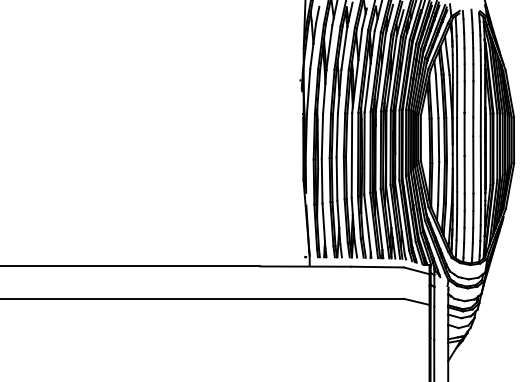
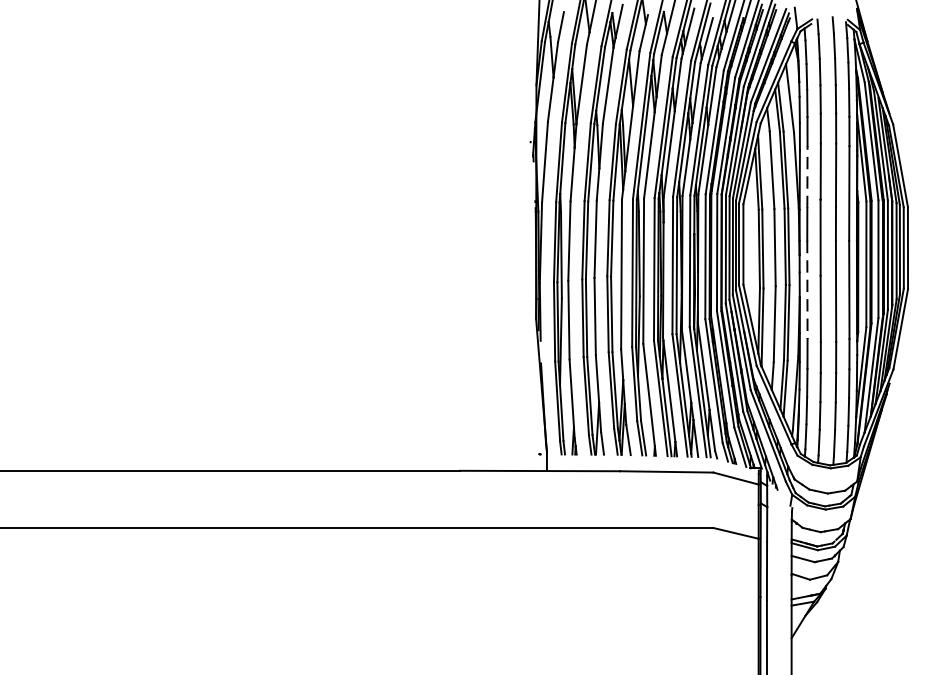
line: (457, 100) -> (808, 177), solid -> dashed
line: (457, 164) -> (808, 290), solid -> dashed

